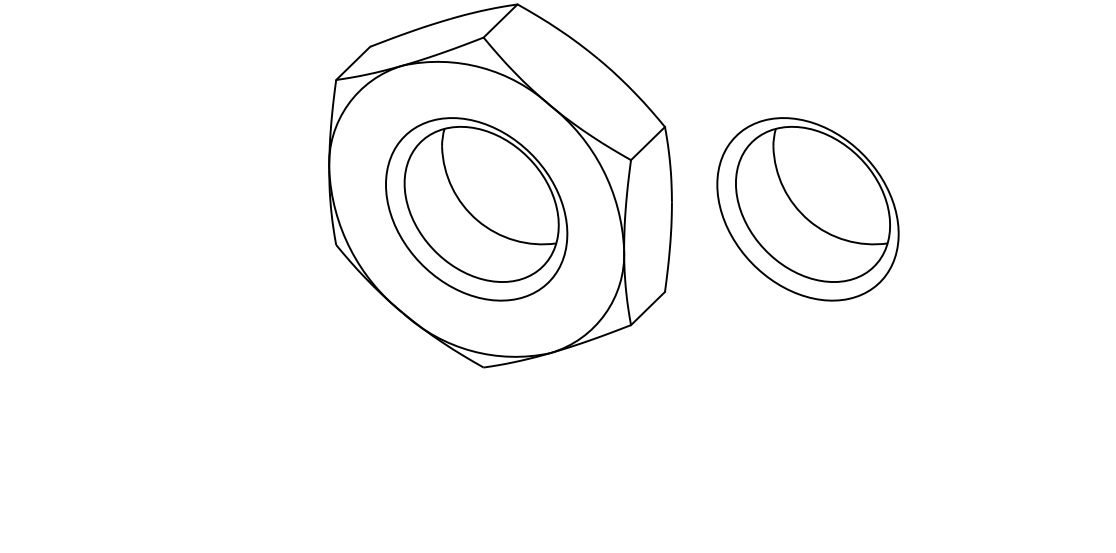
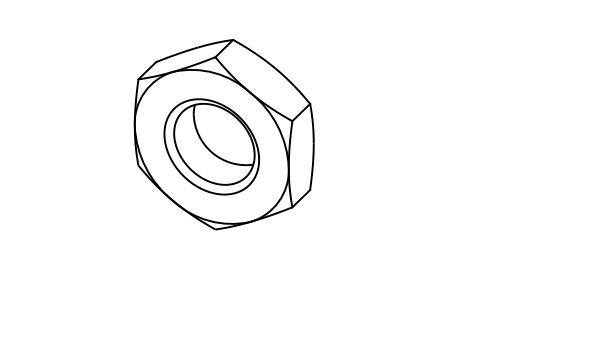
part: (807, 208) -> (384, 146), removed

